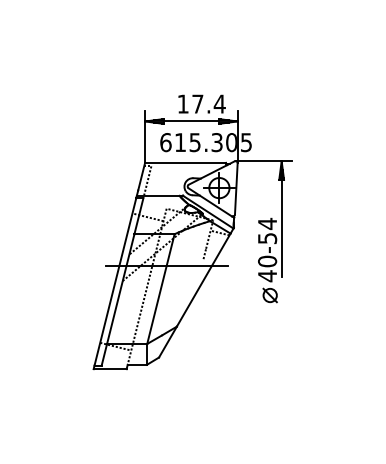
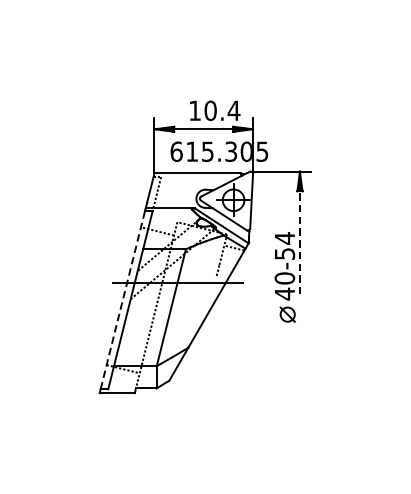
text: (197, 103) -> (210, 110), 17.4 -> 10.4
line: (281, 227) -> (299, 242), solid -> dashed
line: (115, 281) -> (122, 299), solid -> dashed

